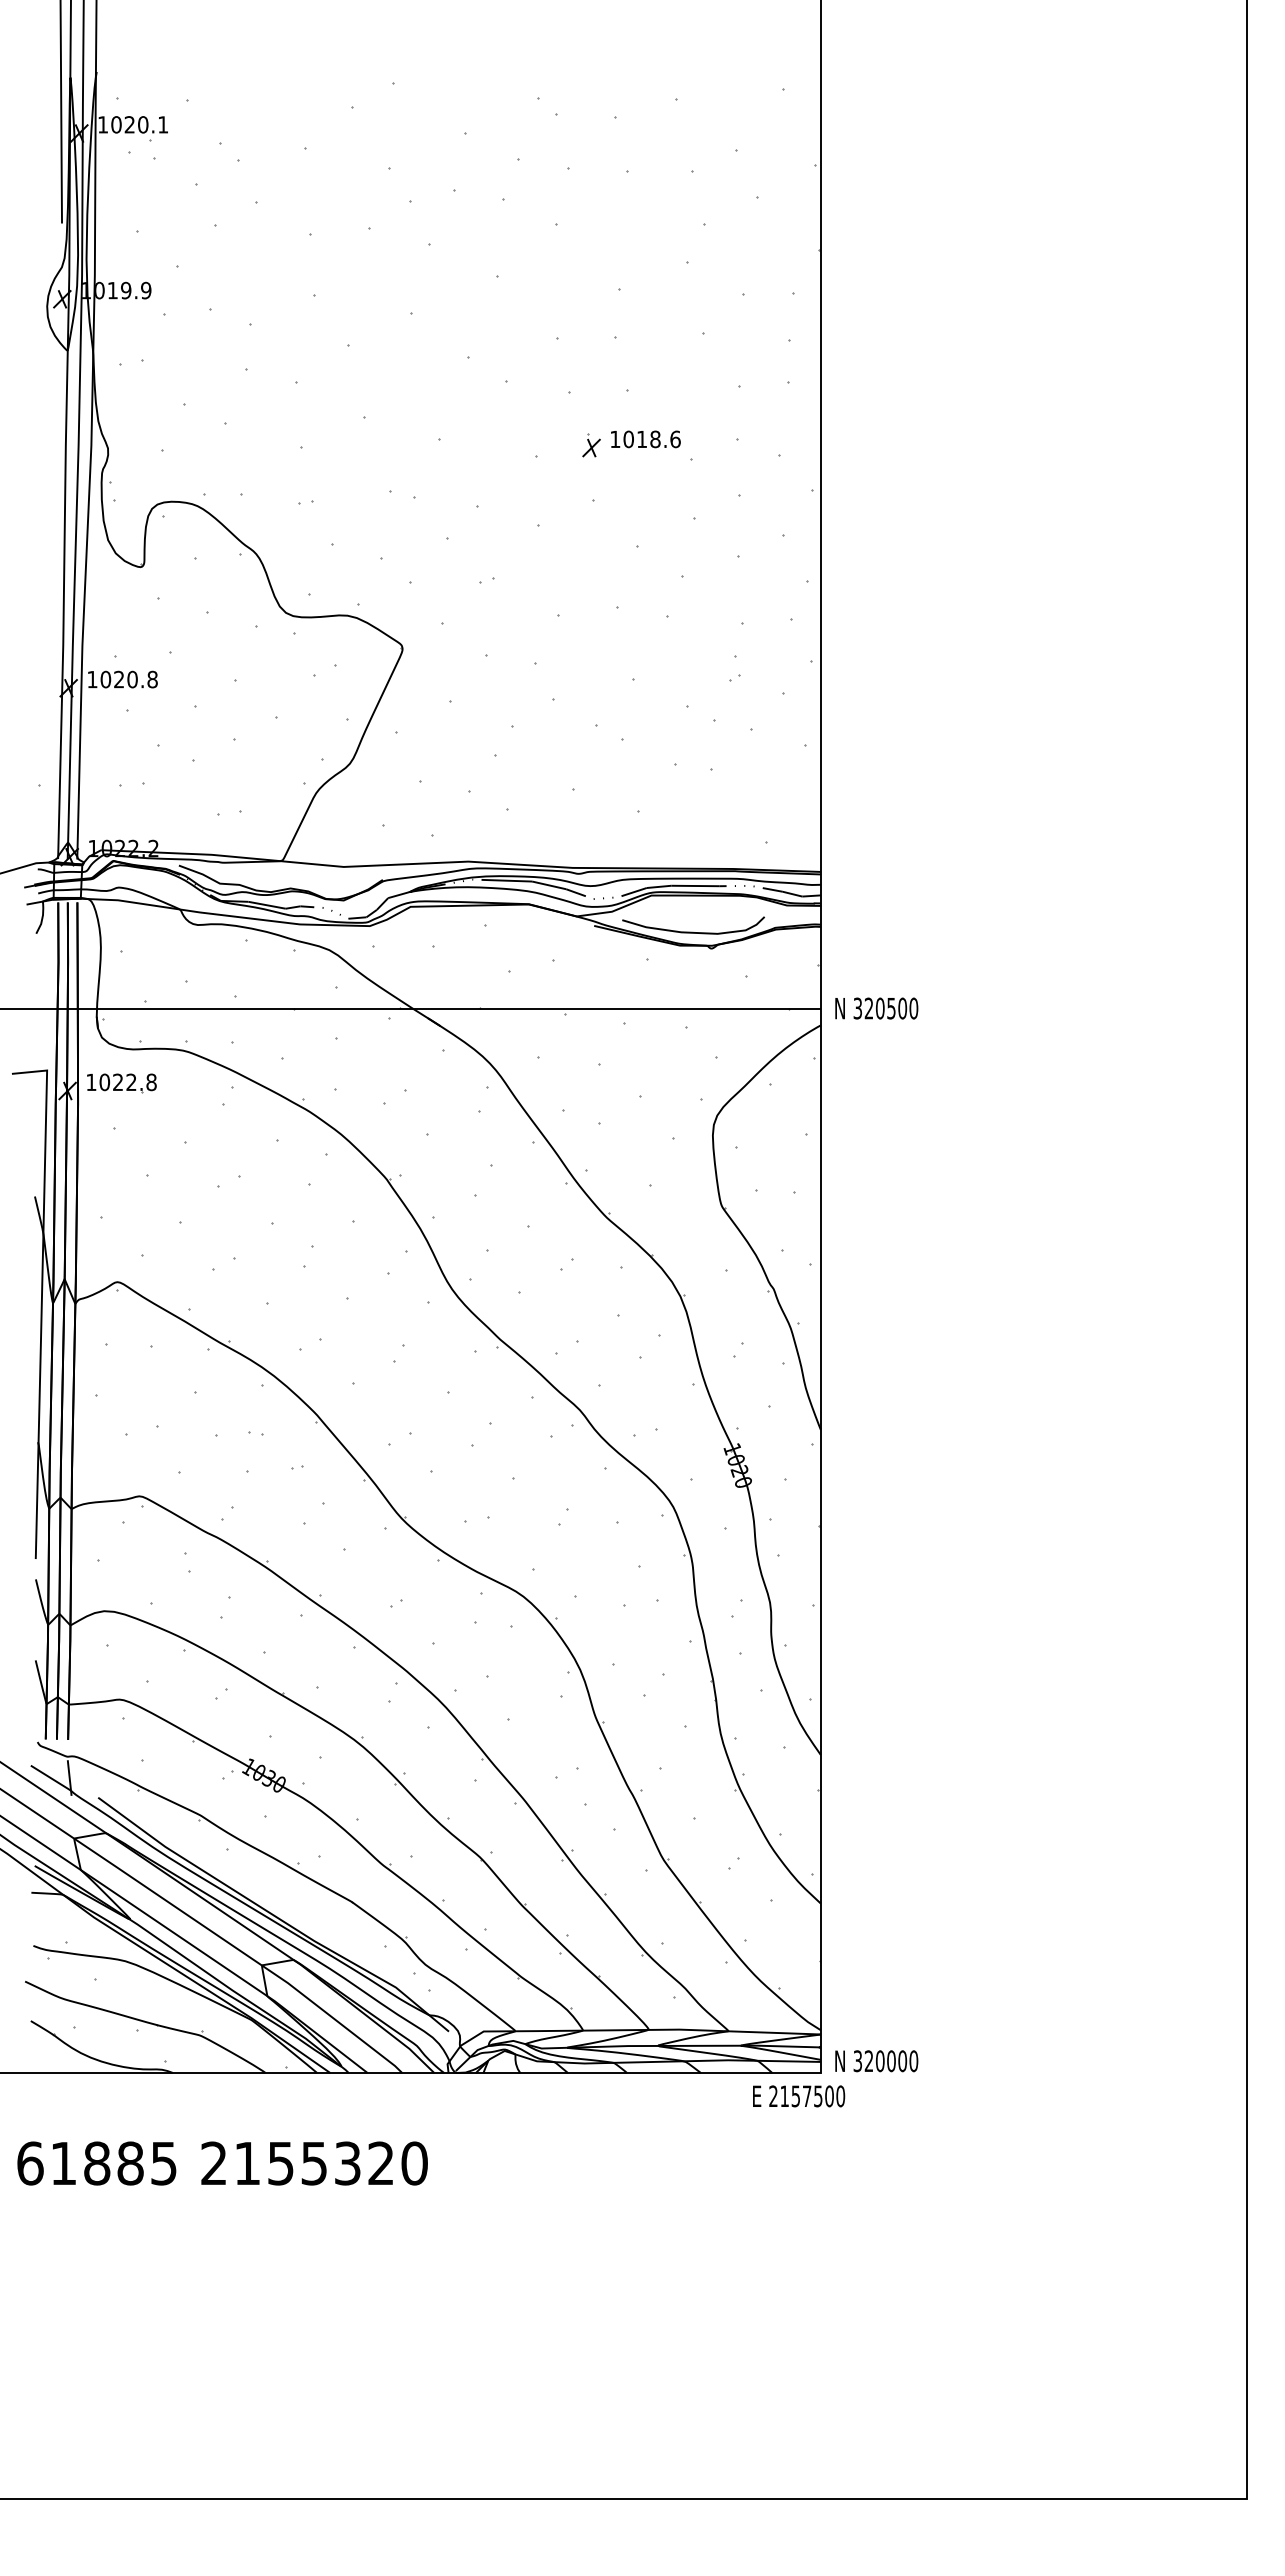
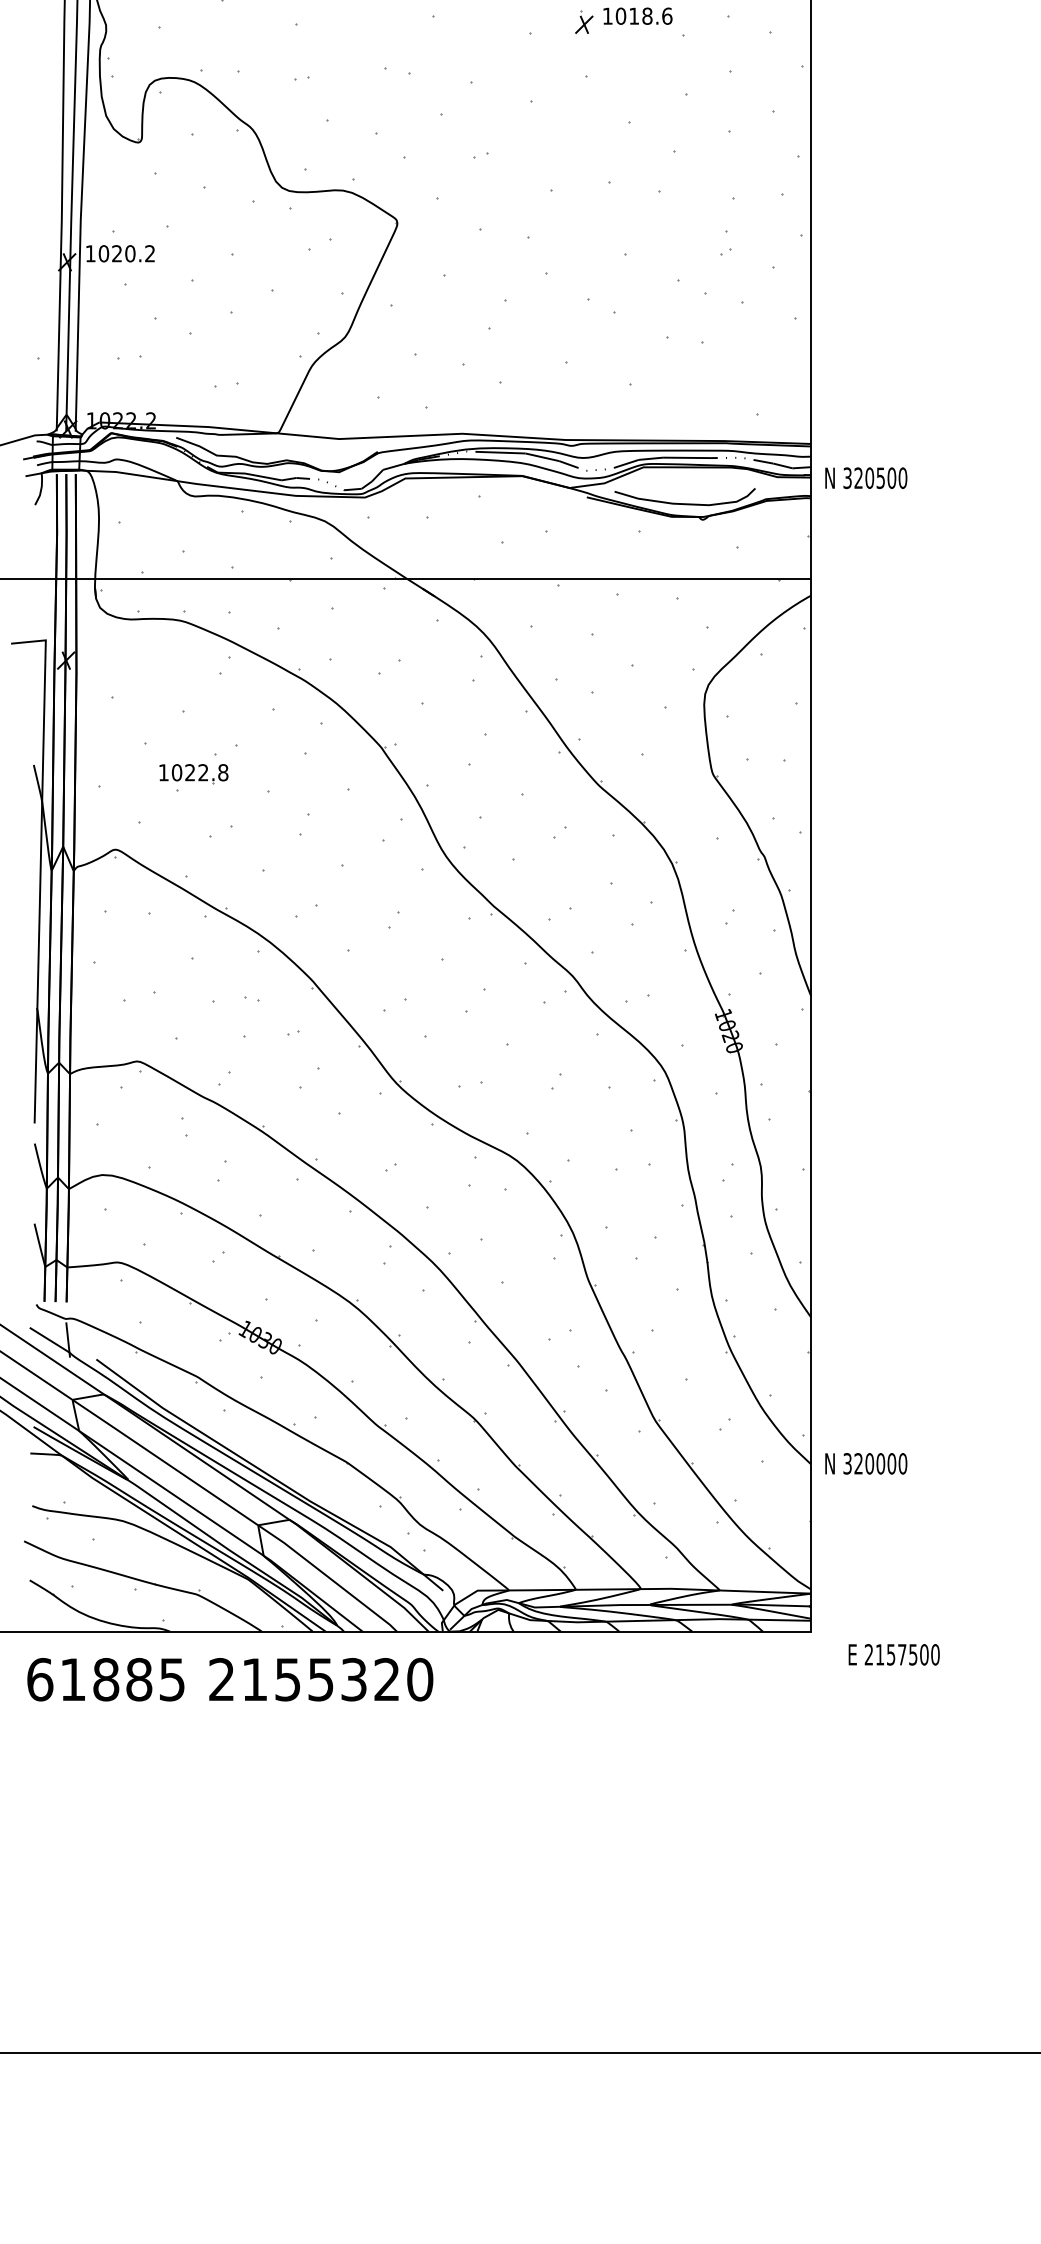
text: (152, 679) -> (150, 253), 1020.8 -> 1020.2
text: (876, 1008) -> (866, 478), moved
part: (121, 1083) -> (193, 773), moved
text: (876, 2061) -> (866, 1464), moved
text: (799, 2096) -> (894, 1654), moved
text: (222, 2163) -> (230, 1679), moved

